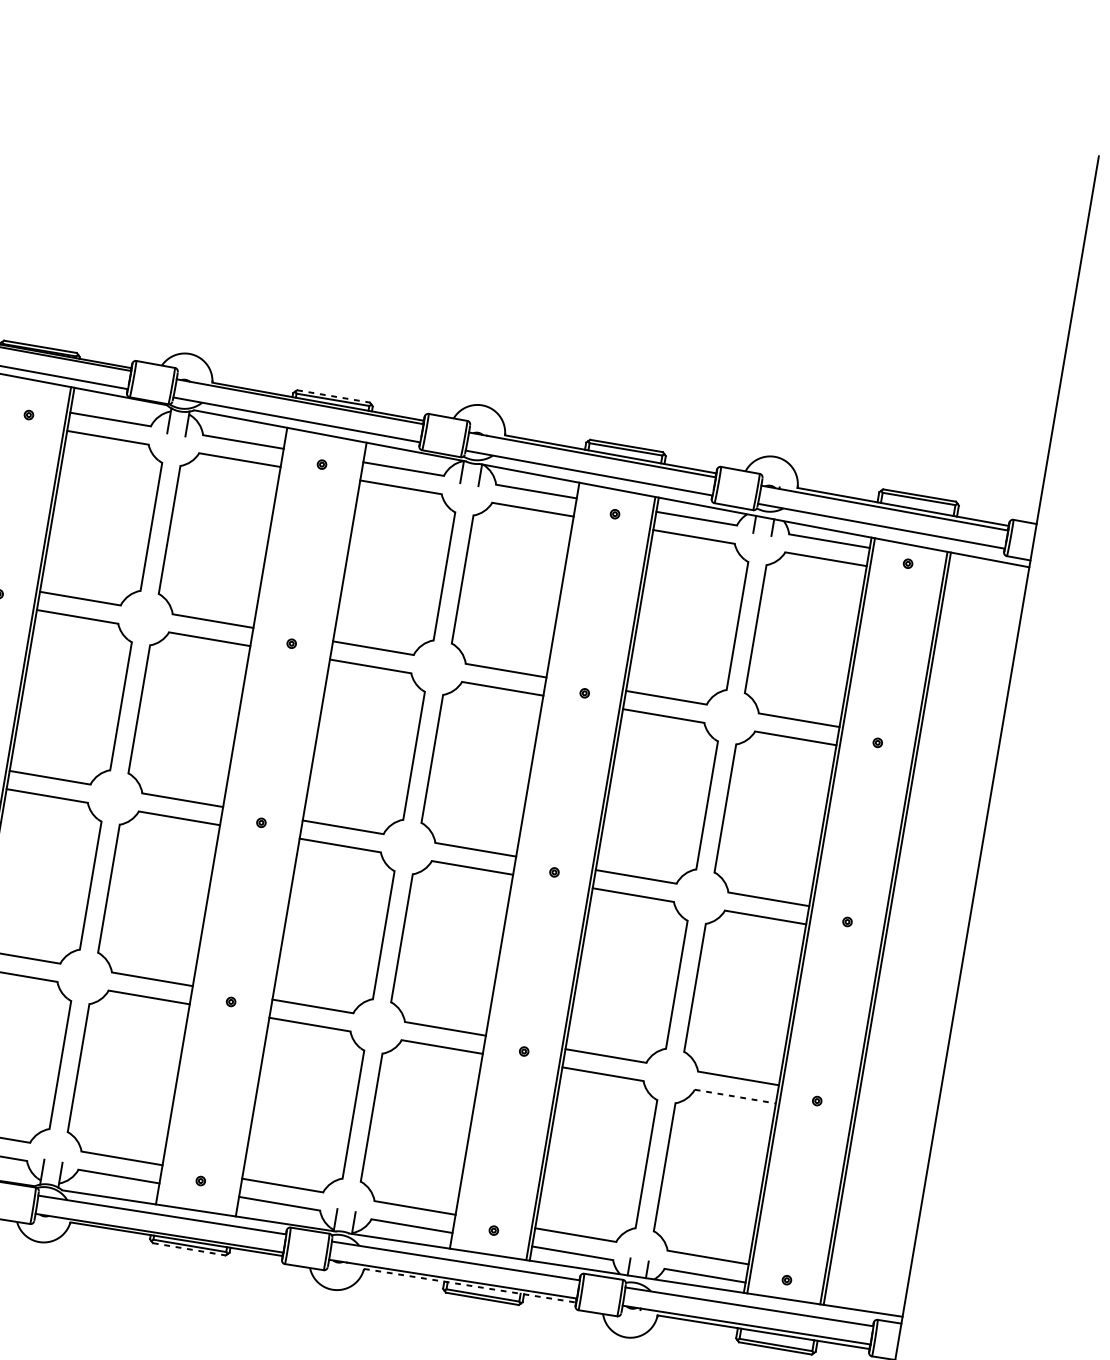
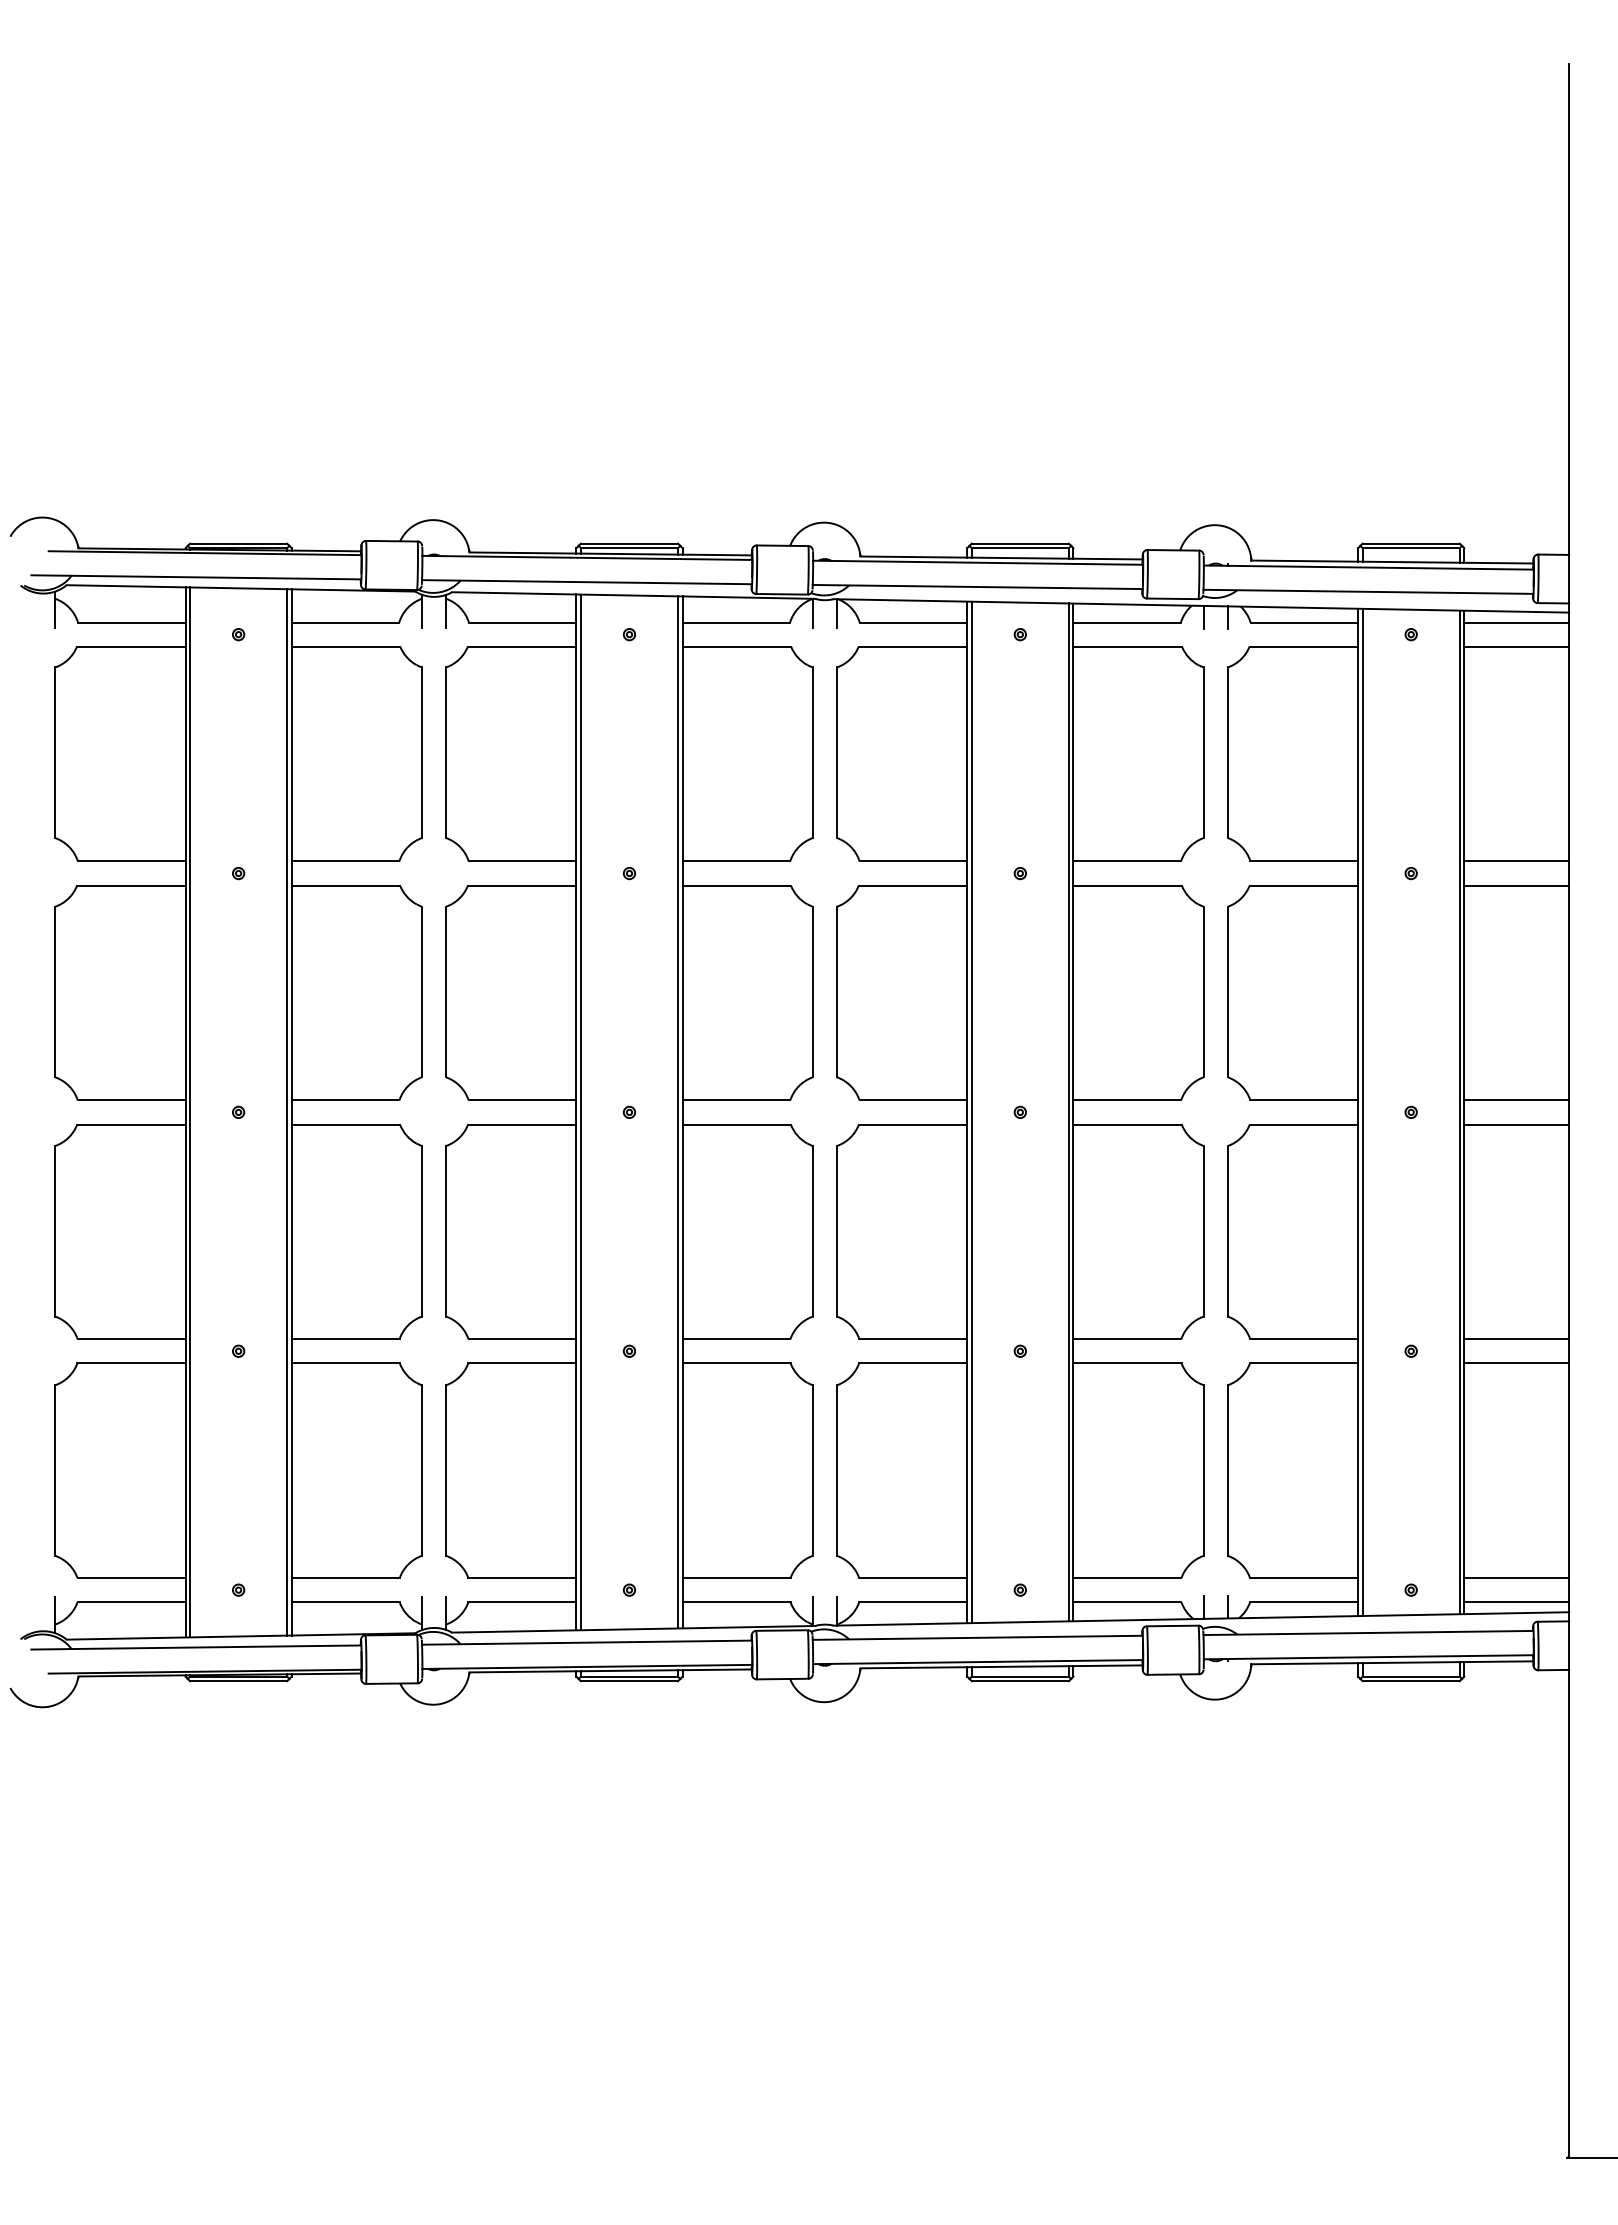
line: (333, 396) -> (629, 543), dashed -> solid
line: (988, 568) -> (1516, 622), added
line: (985, 586) -> (1516, 646), added
line: (958, 747) -> (1516, 861), added
line: (955, 765) -> (1516, 885), added
line: (224, 816) -> (580, 1112), added
line: (298, 829) -> (678, 1112), added
line: (517, 866) -> (971, 1112), added
line: (927, 926) -> (1516, 1100), added
line: (924, 944) -> (1516, 1124), added
line: (735, 1096) -> (1304, 1363), dashed -> solid
line: (897, 1105) -> (1516, 1339), added
line: (894, 1123) -> (1516, 1363), added
line: (189, 1249) -> (629, 1681), dashed -> solid
line: (867, 1284) -> (1516, 1578), added
line: (470, 1285) -> (1001, 1666), dashed -> solid
line: (864, 1302) -> (1516, 1602), added

